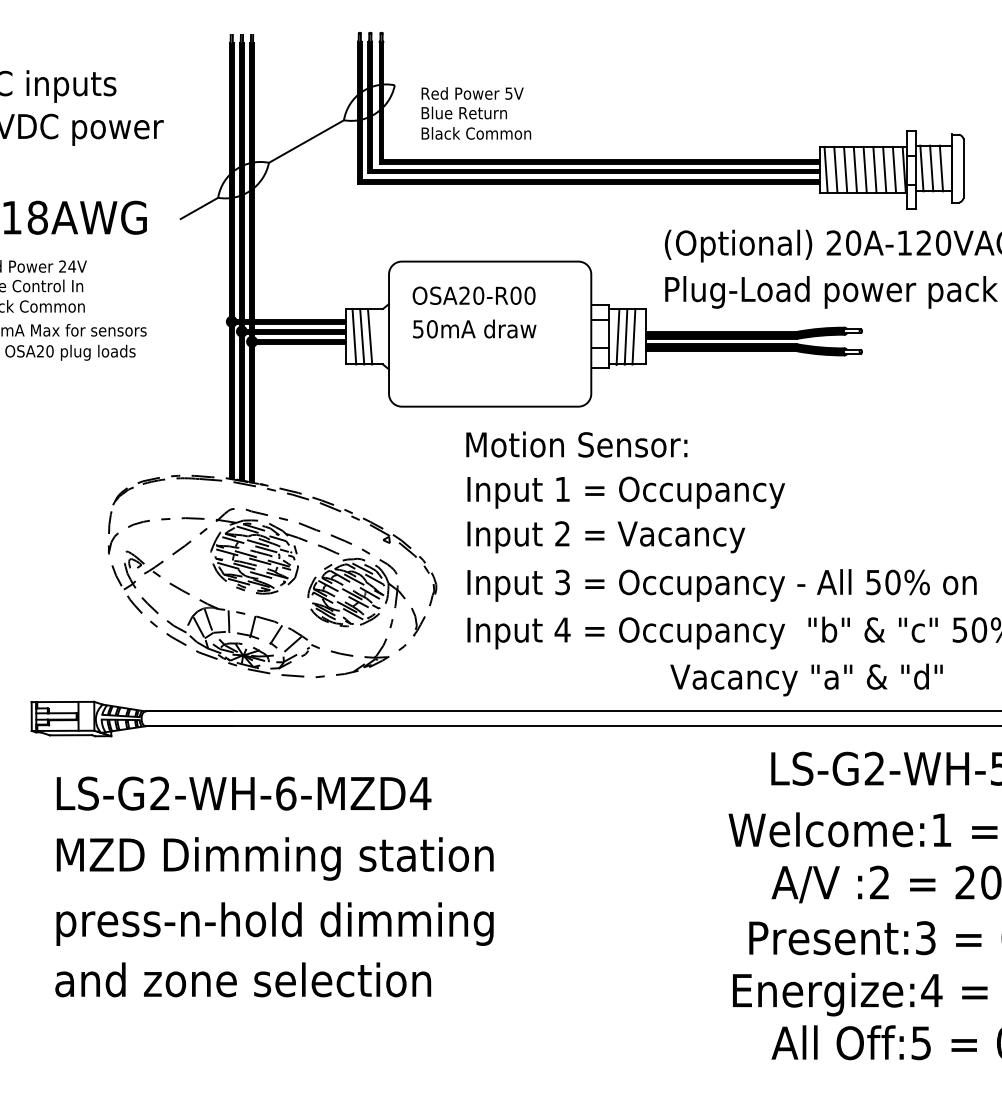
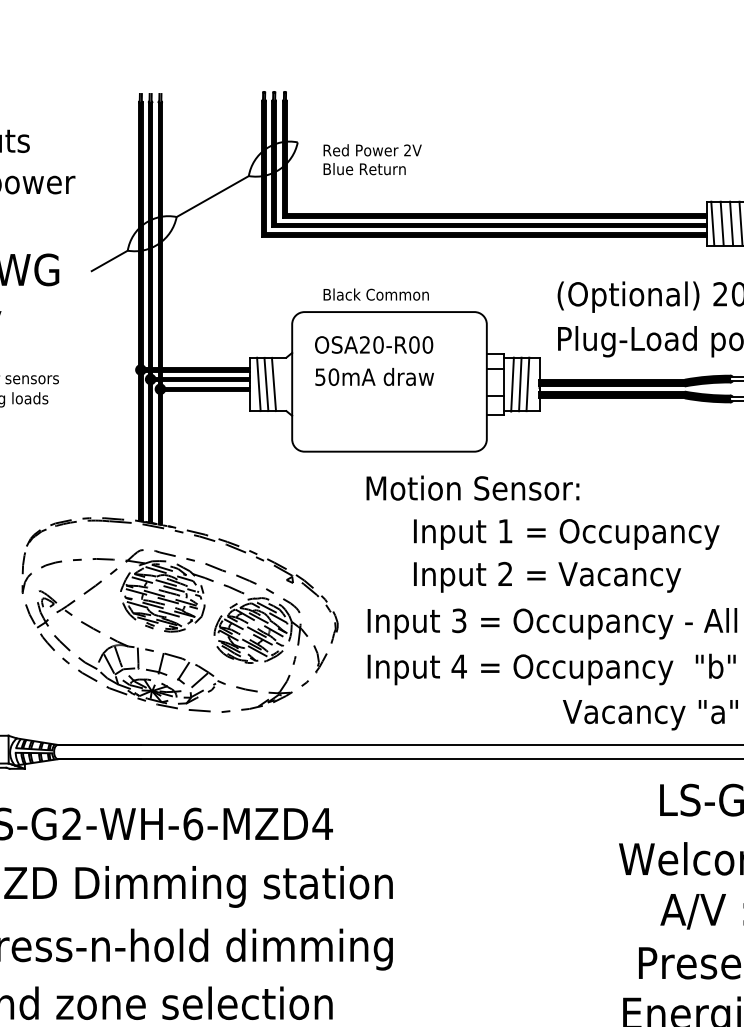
text: (508, 93) -> (407, 150), 5V -> 2V
text: (476, 133) -> (376, 294), moved
text: (626, 492) -> (566, 534), moved
text: (606, 537) -> (547, 577), moved

